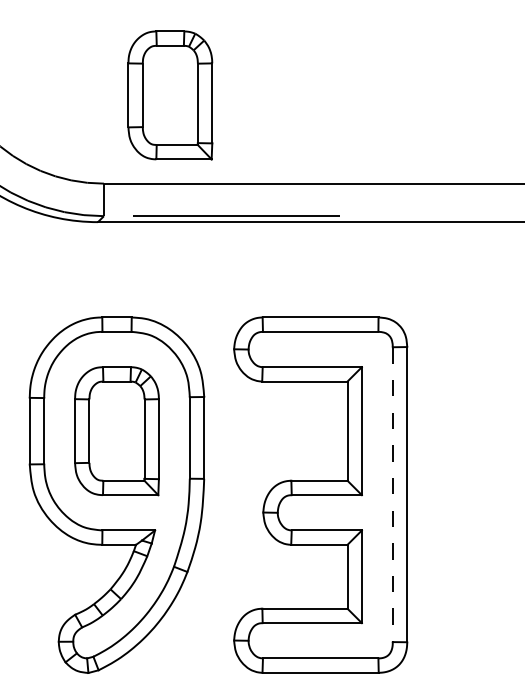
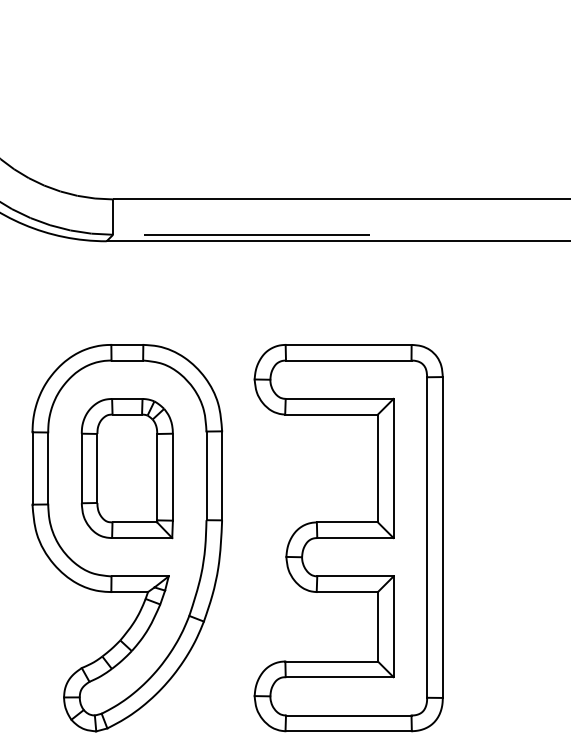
part: (169, 95) -> (184, 103), removed
line: (393, 495) -> (427, 538), dashed -> solid

